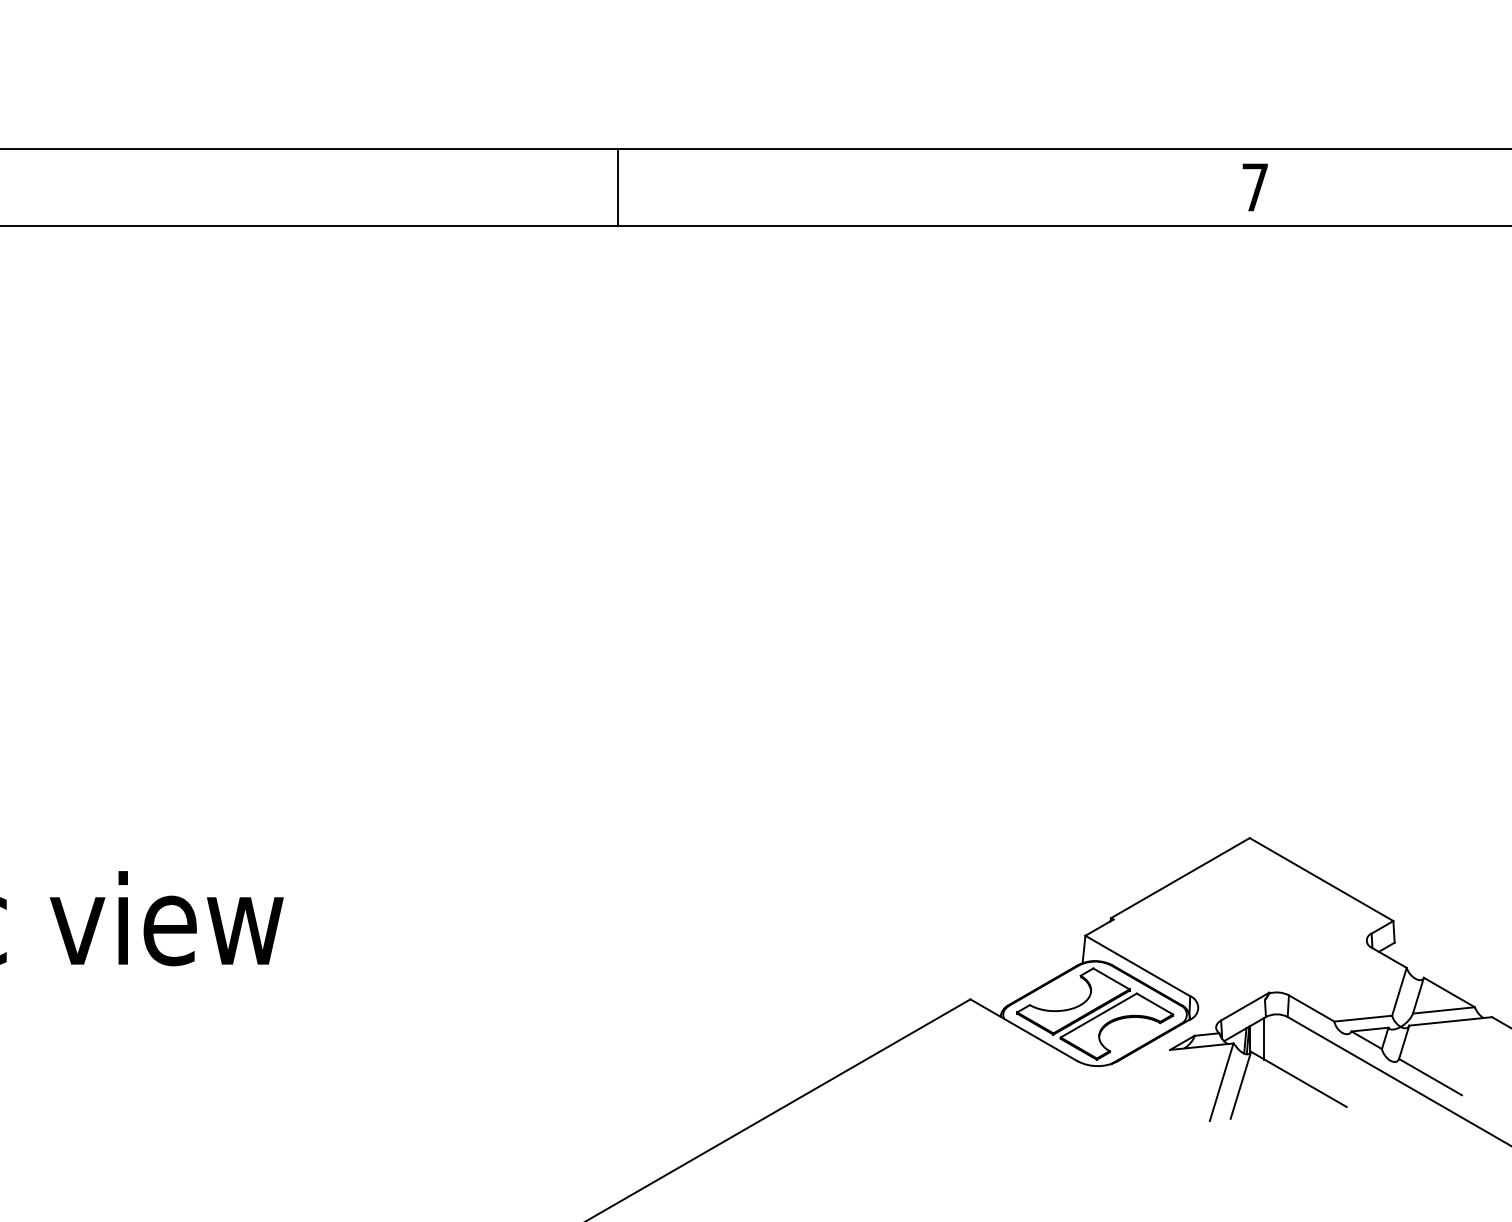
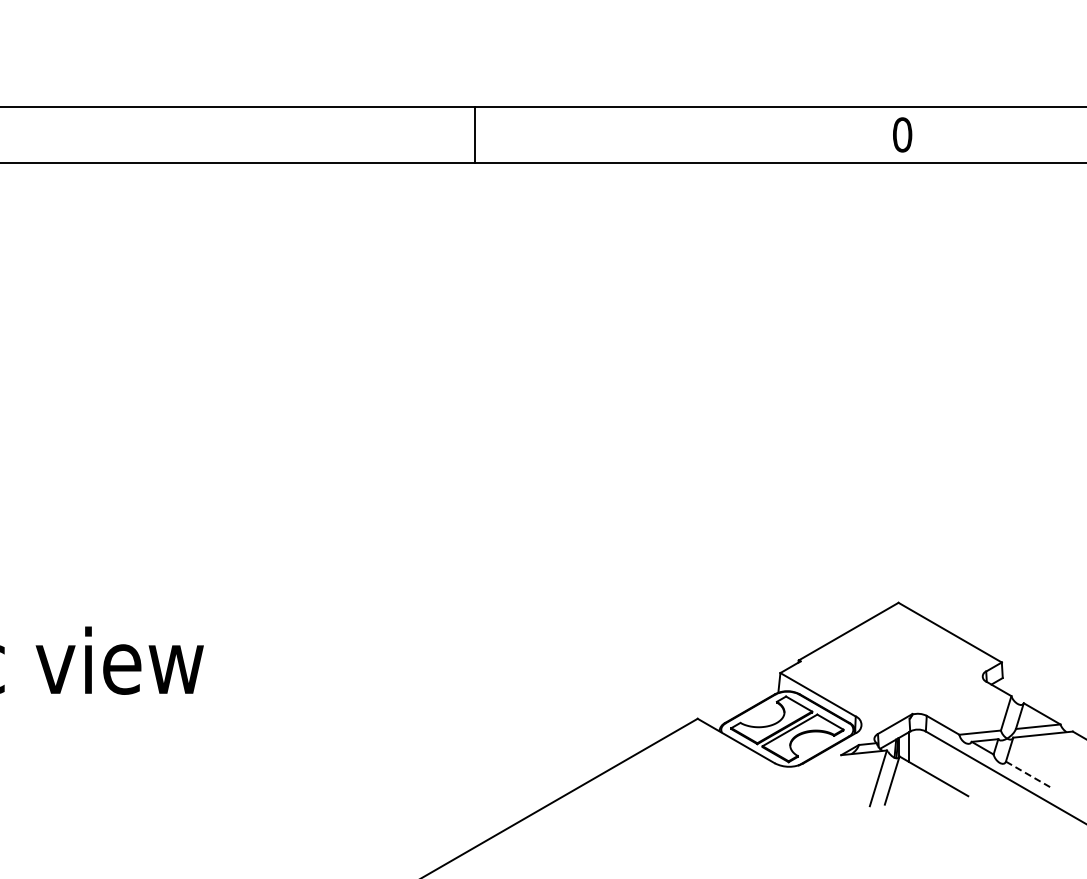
line: (616, 186) -> (474, 134), moved
text: (1255, 186) -> (902, 134), 7 -> 0
line: (1431, 1076) -> (1029, 774), solid -> dashed

